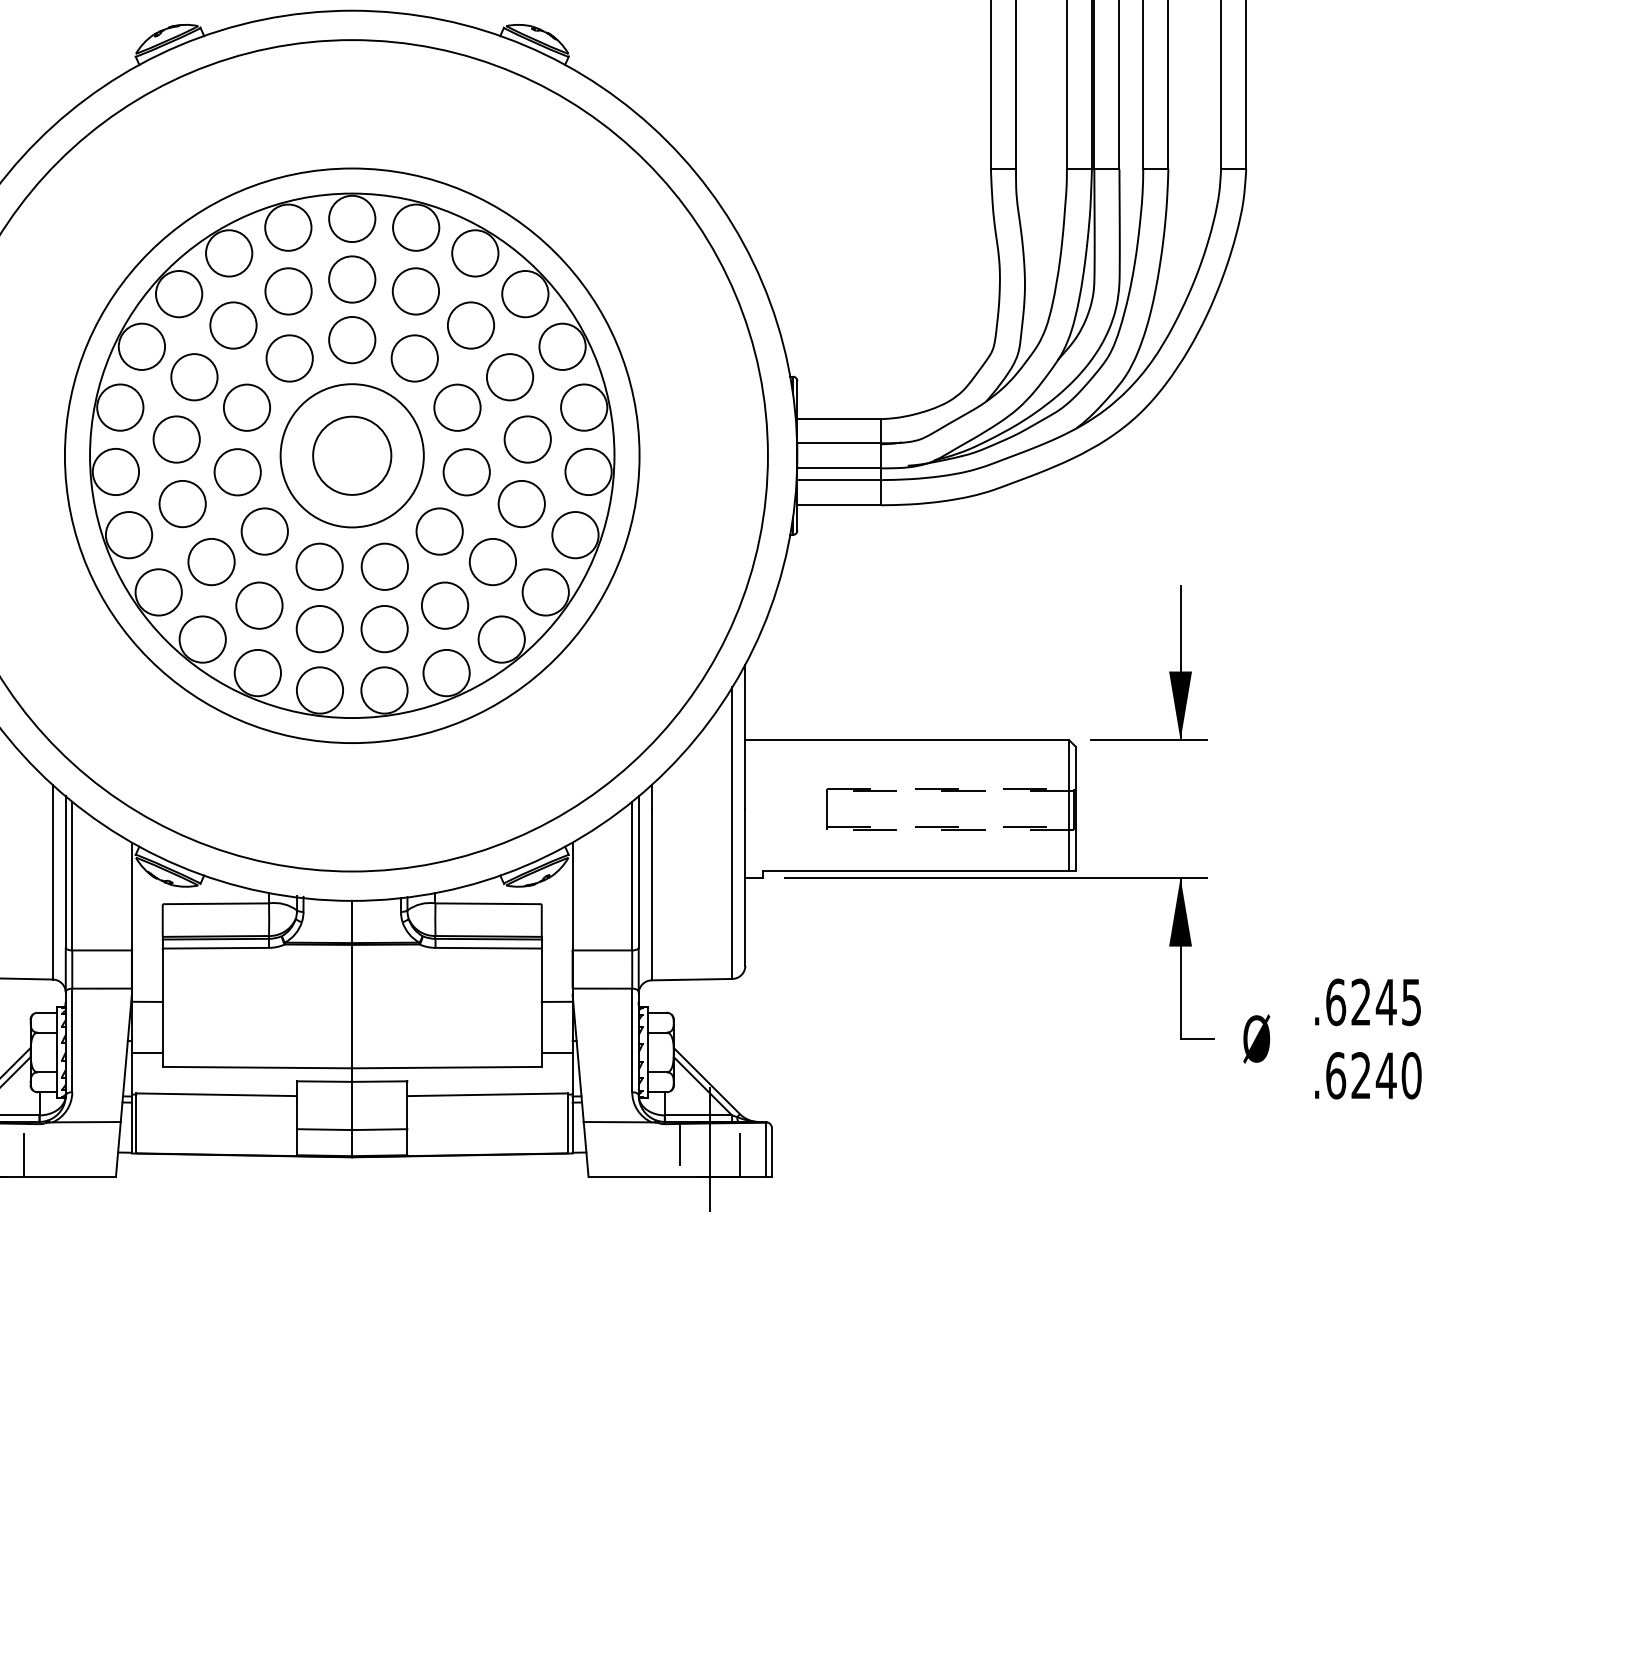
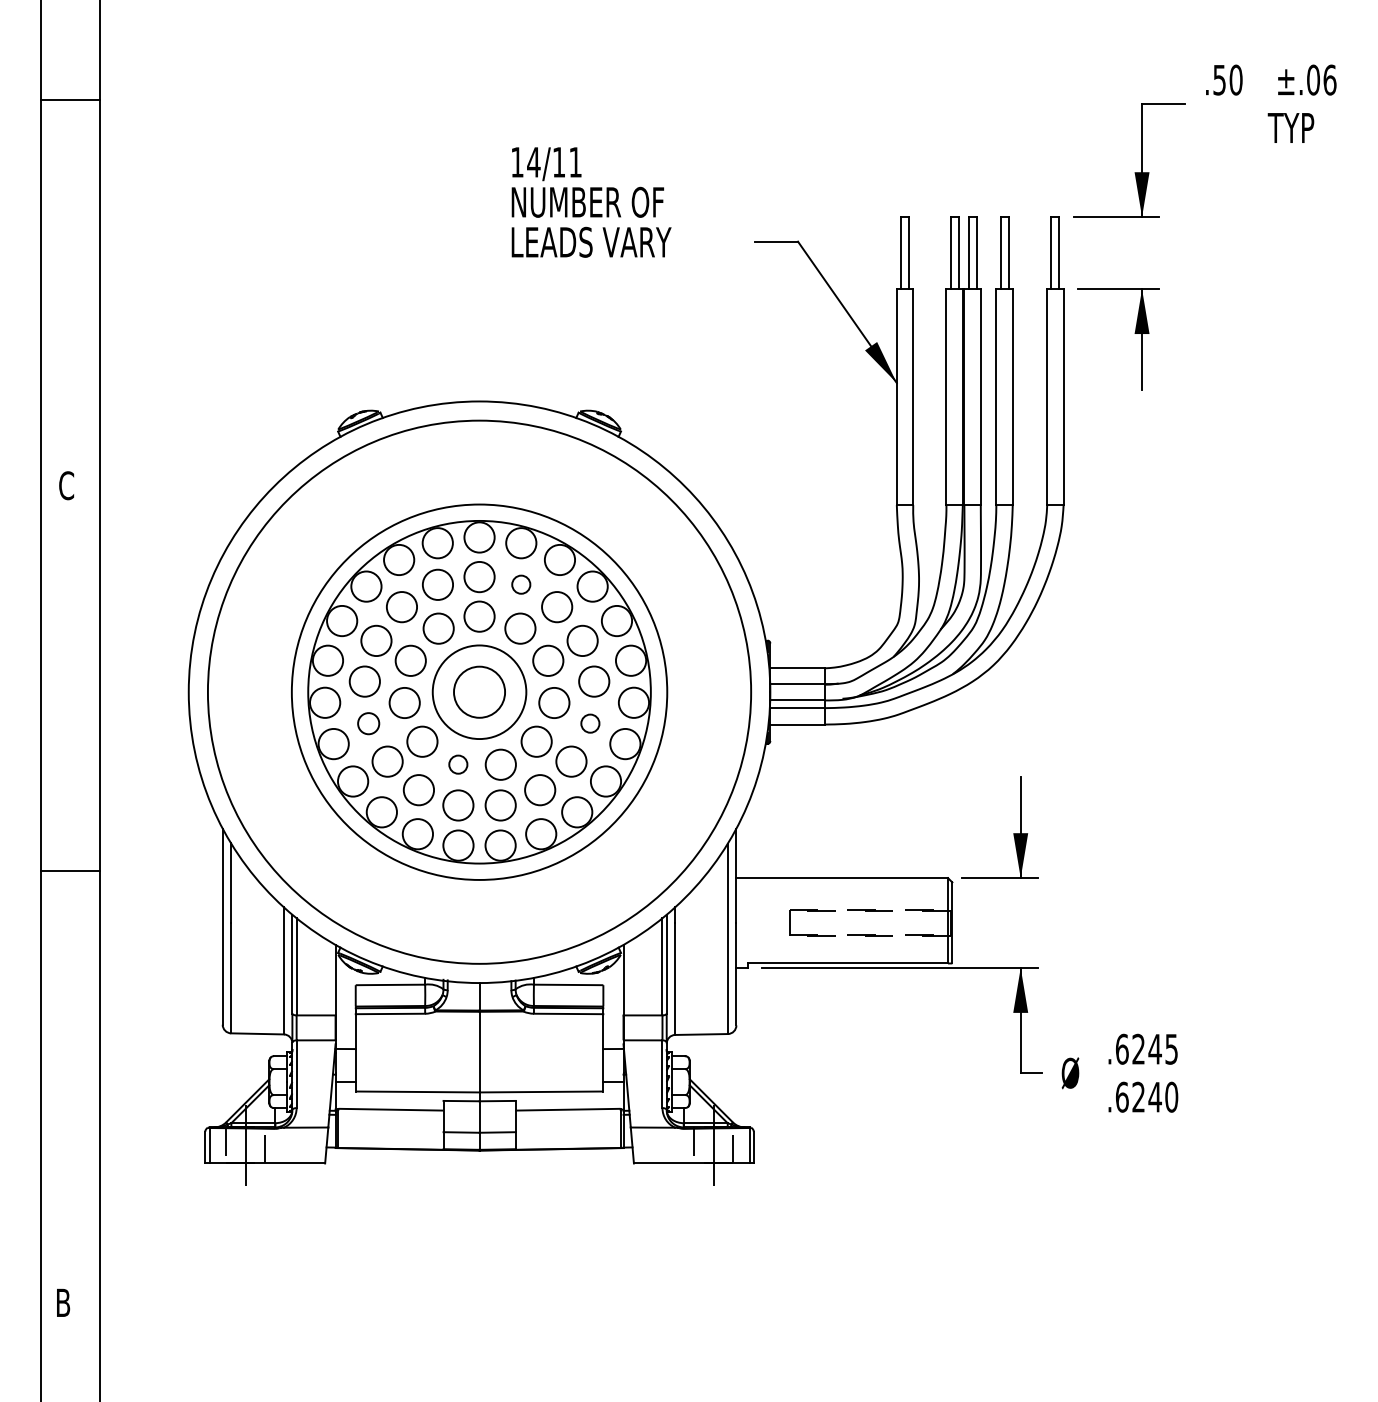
circle: (416, 290) -> (521, 584), size x0.6
circle: (182, 503) -> (368, 723), size x0.7
circle: (522, 503) -> (590, 723), size x0.6
circle: (320, 566) -> (458, 764), size x0.6

